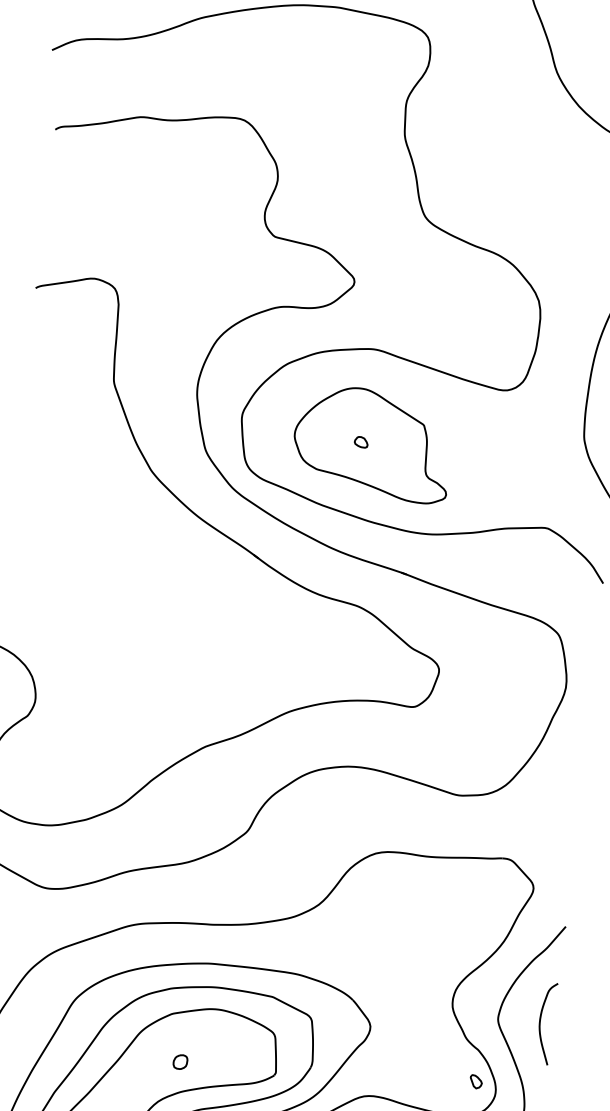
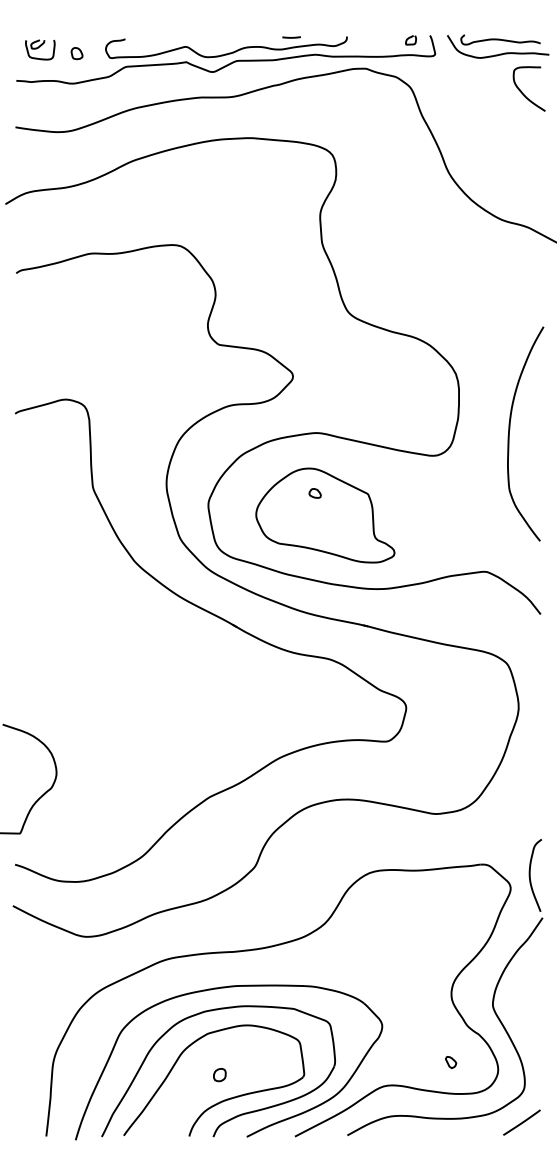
part: (360, 442) -> (314, 493), moved
curve: (540, 1022) -> (530, 875), moved
part: (476, 1081) -> (451, 1062), moved

